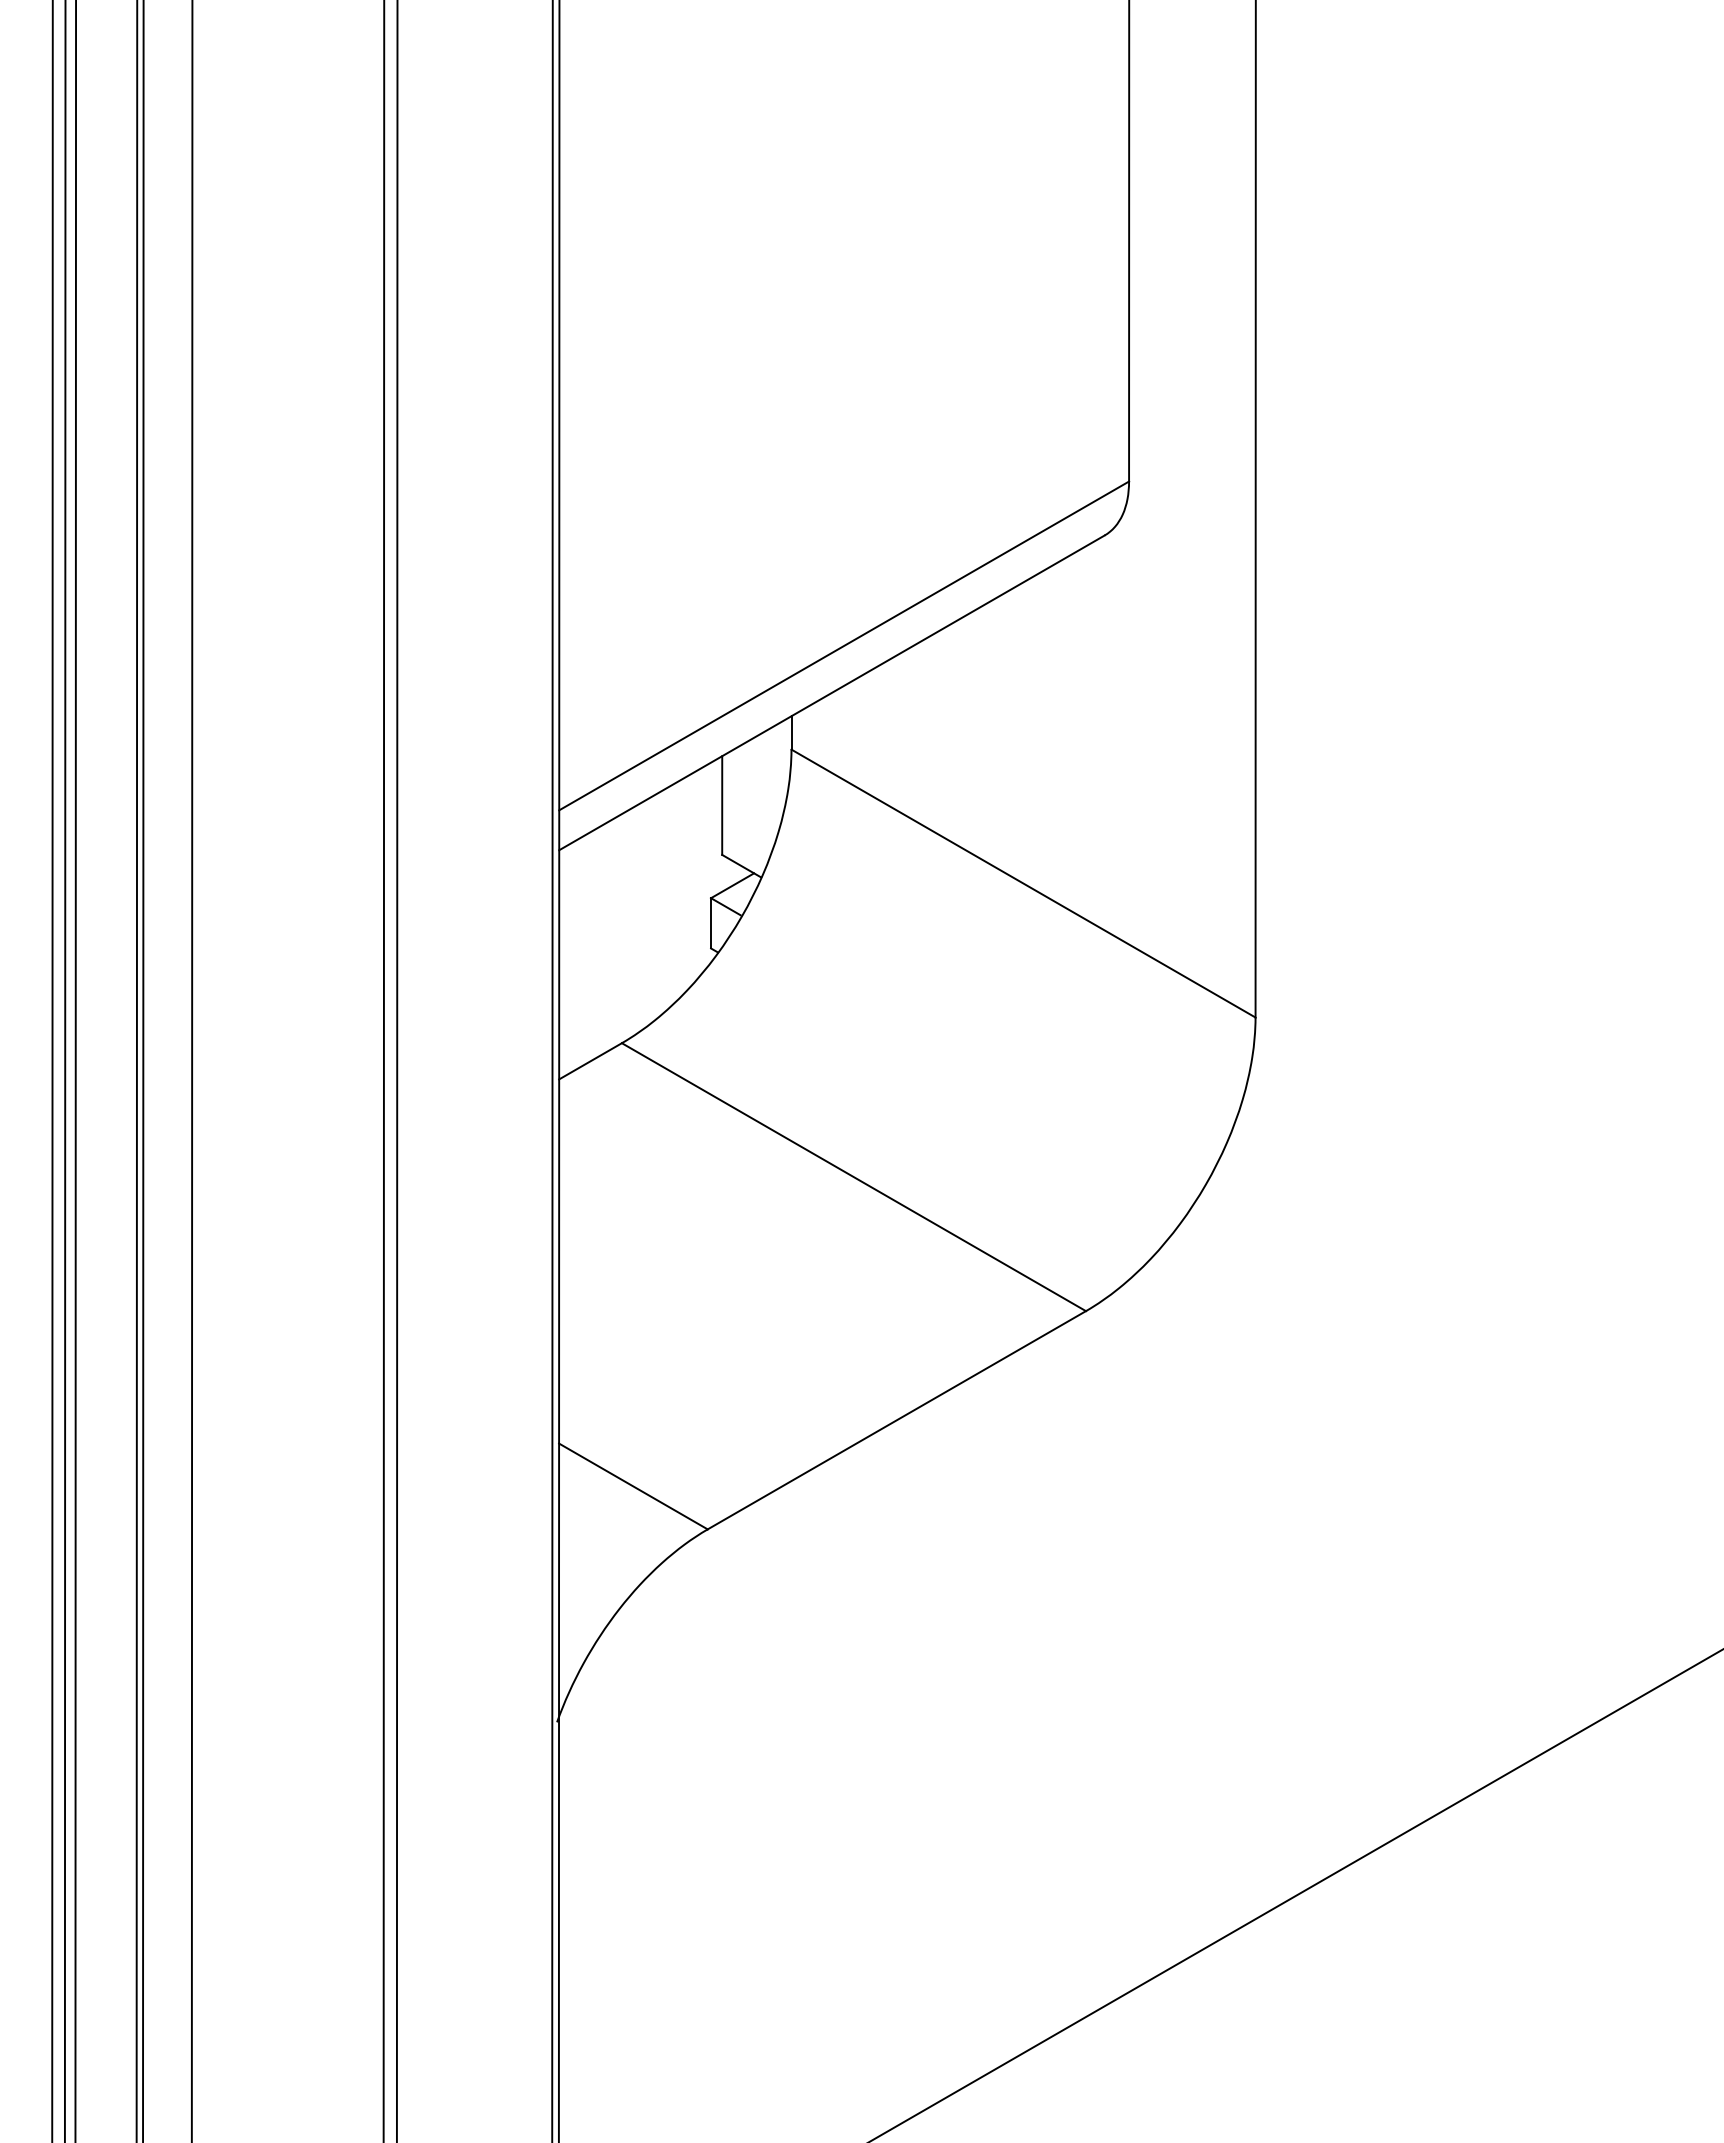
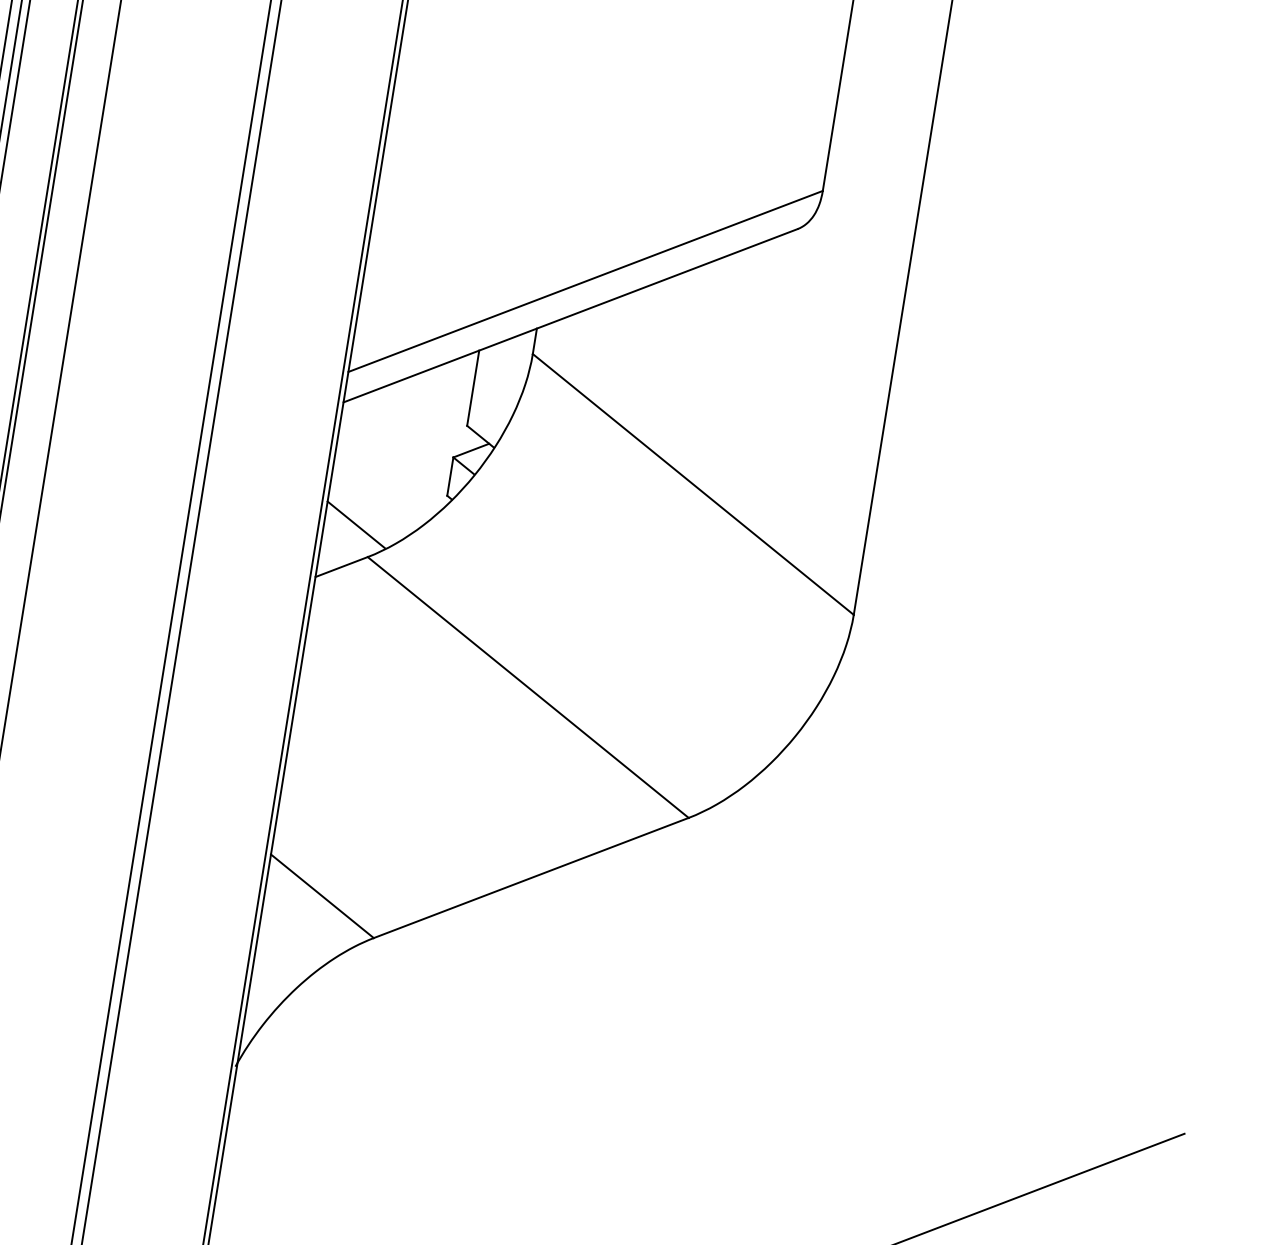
line: (600, 1004) -> (356, 524), added

